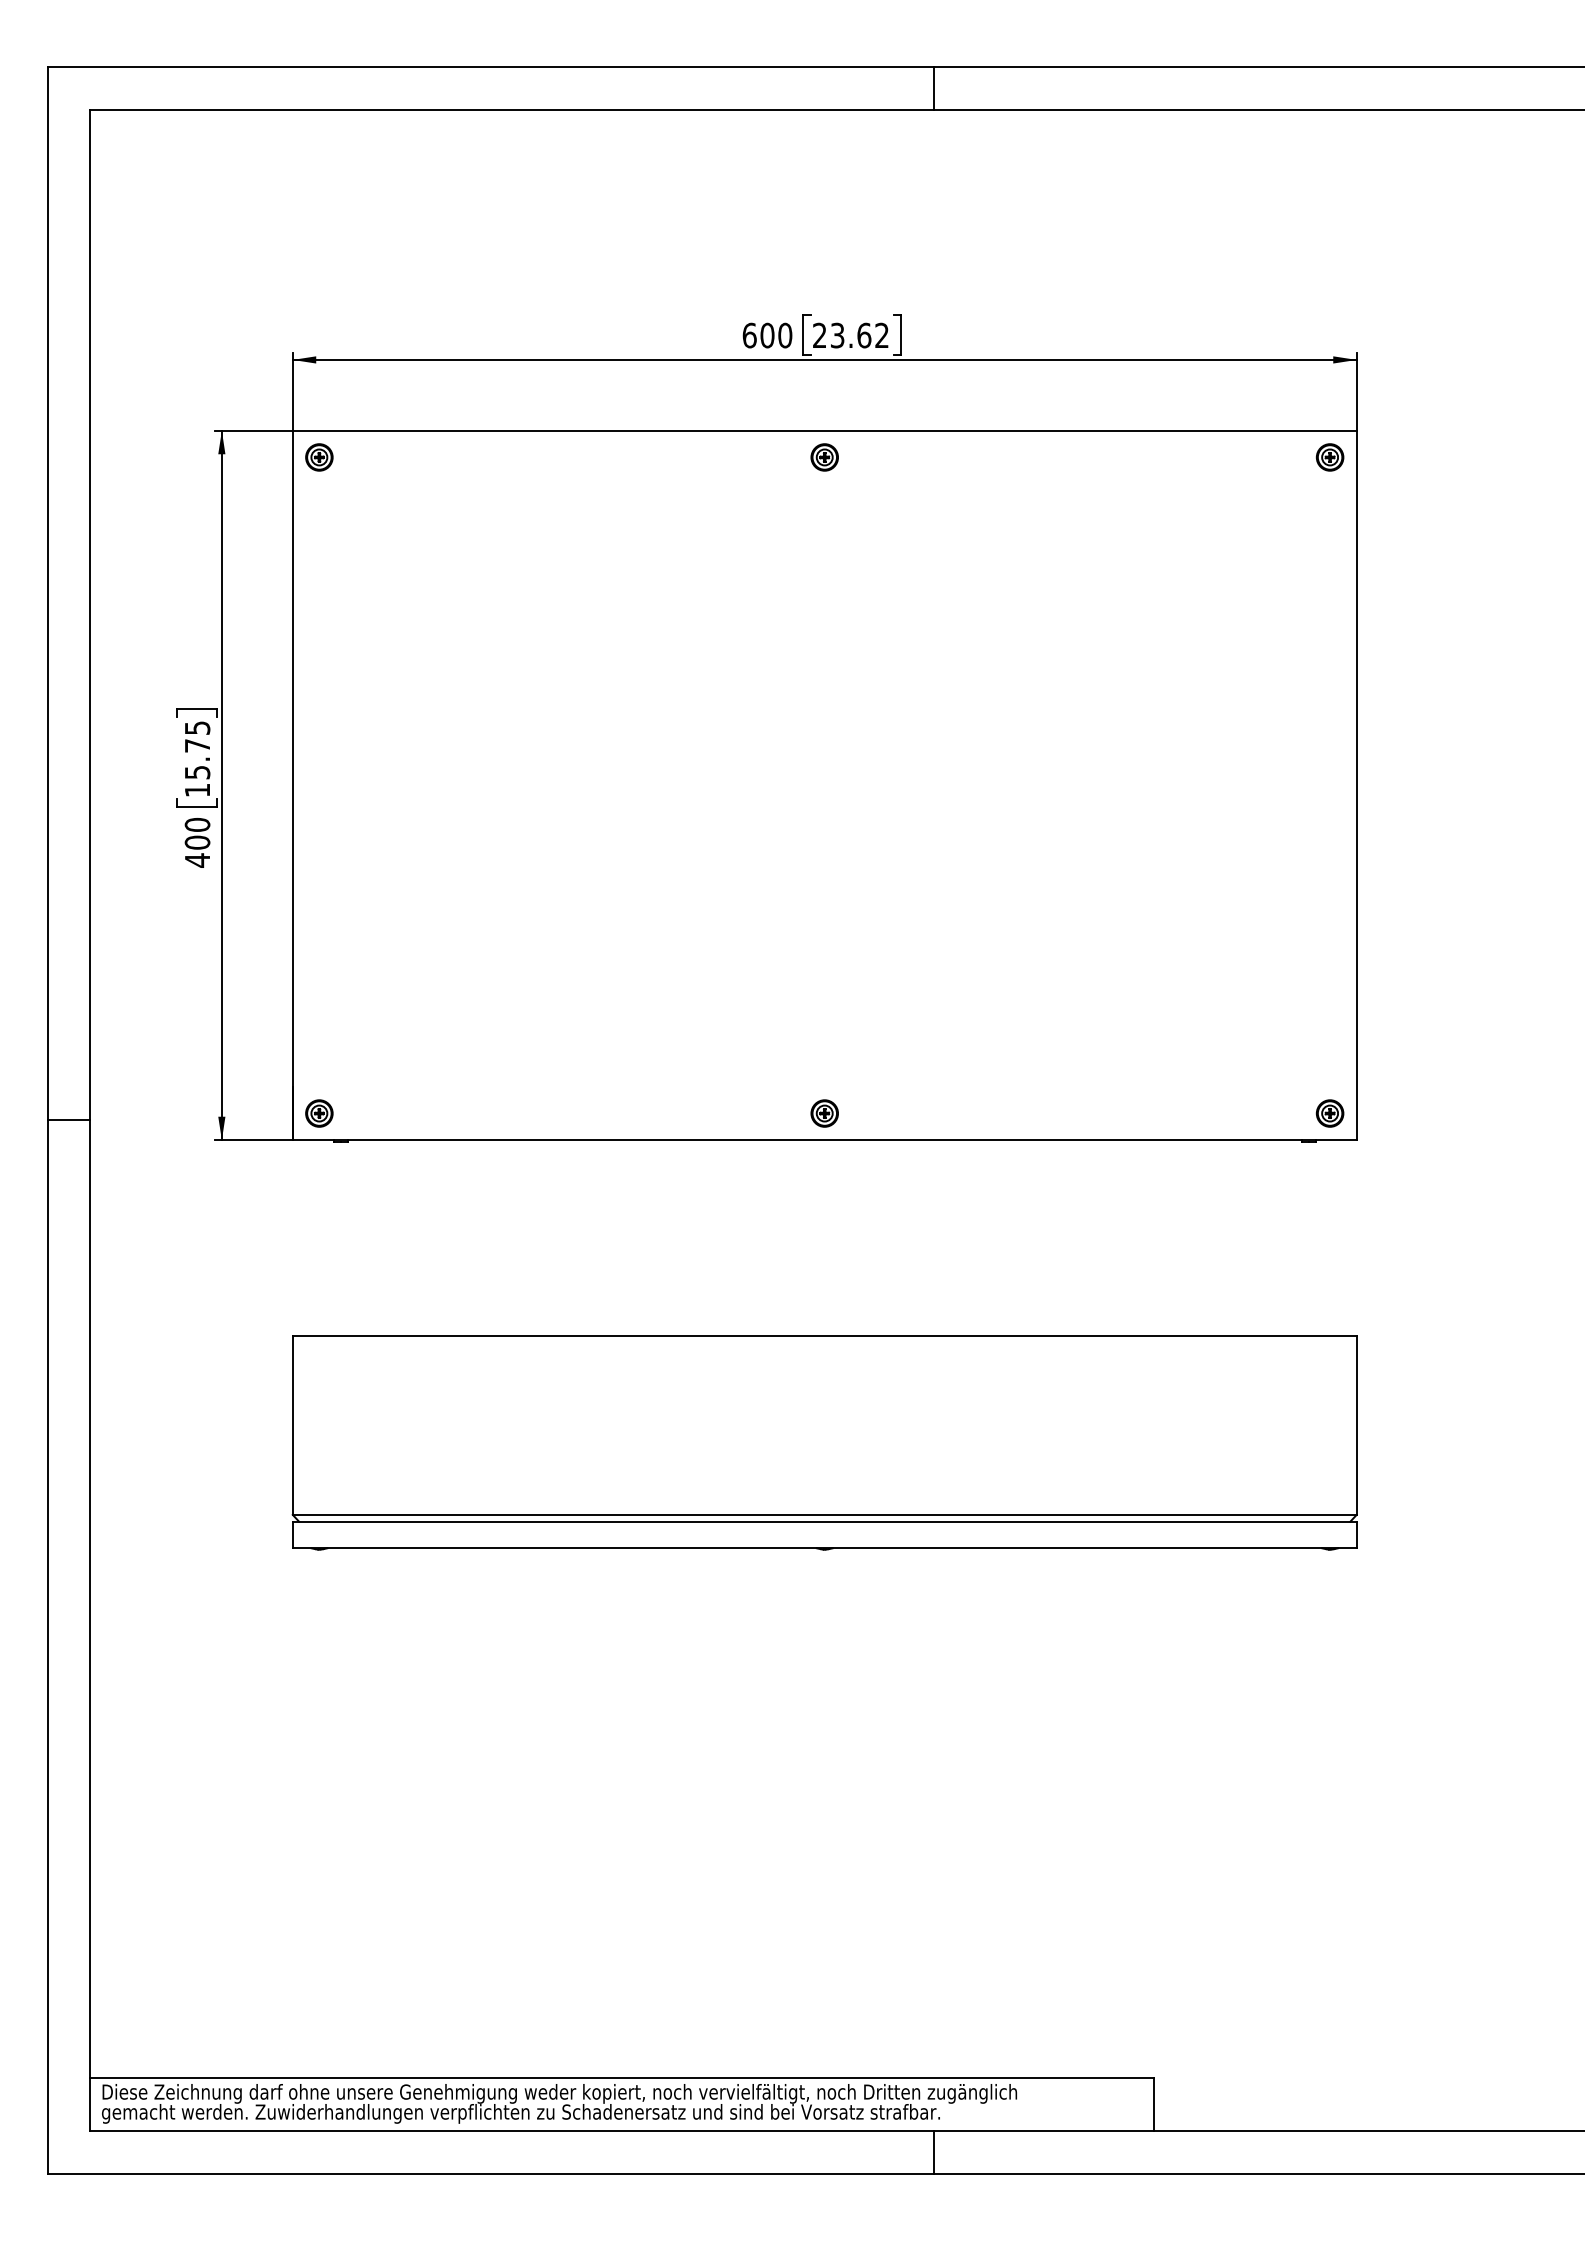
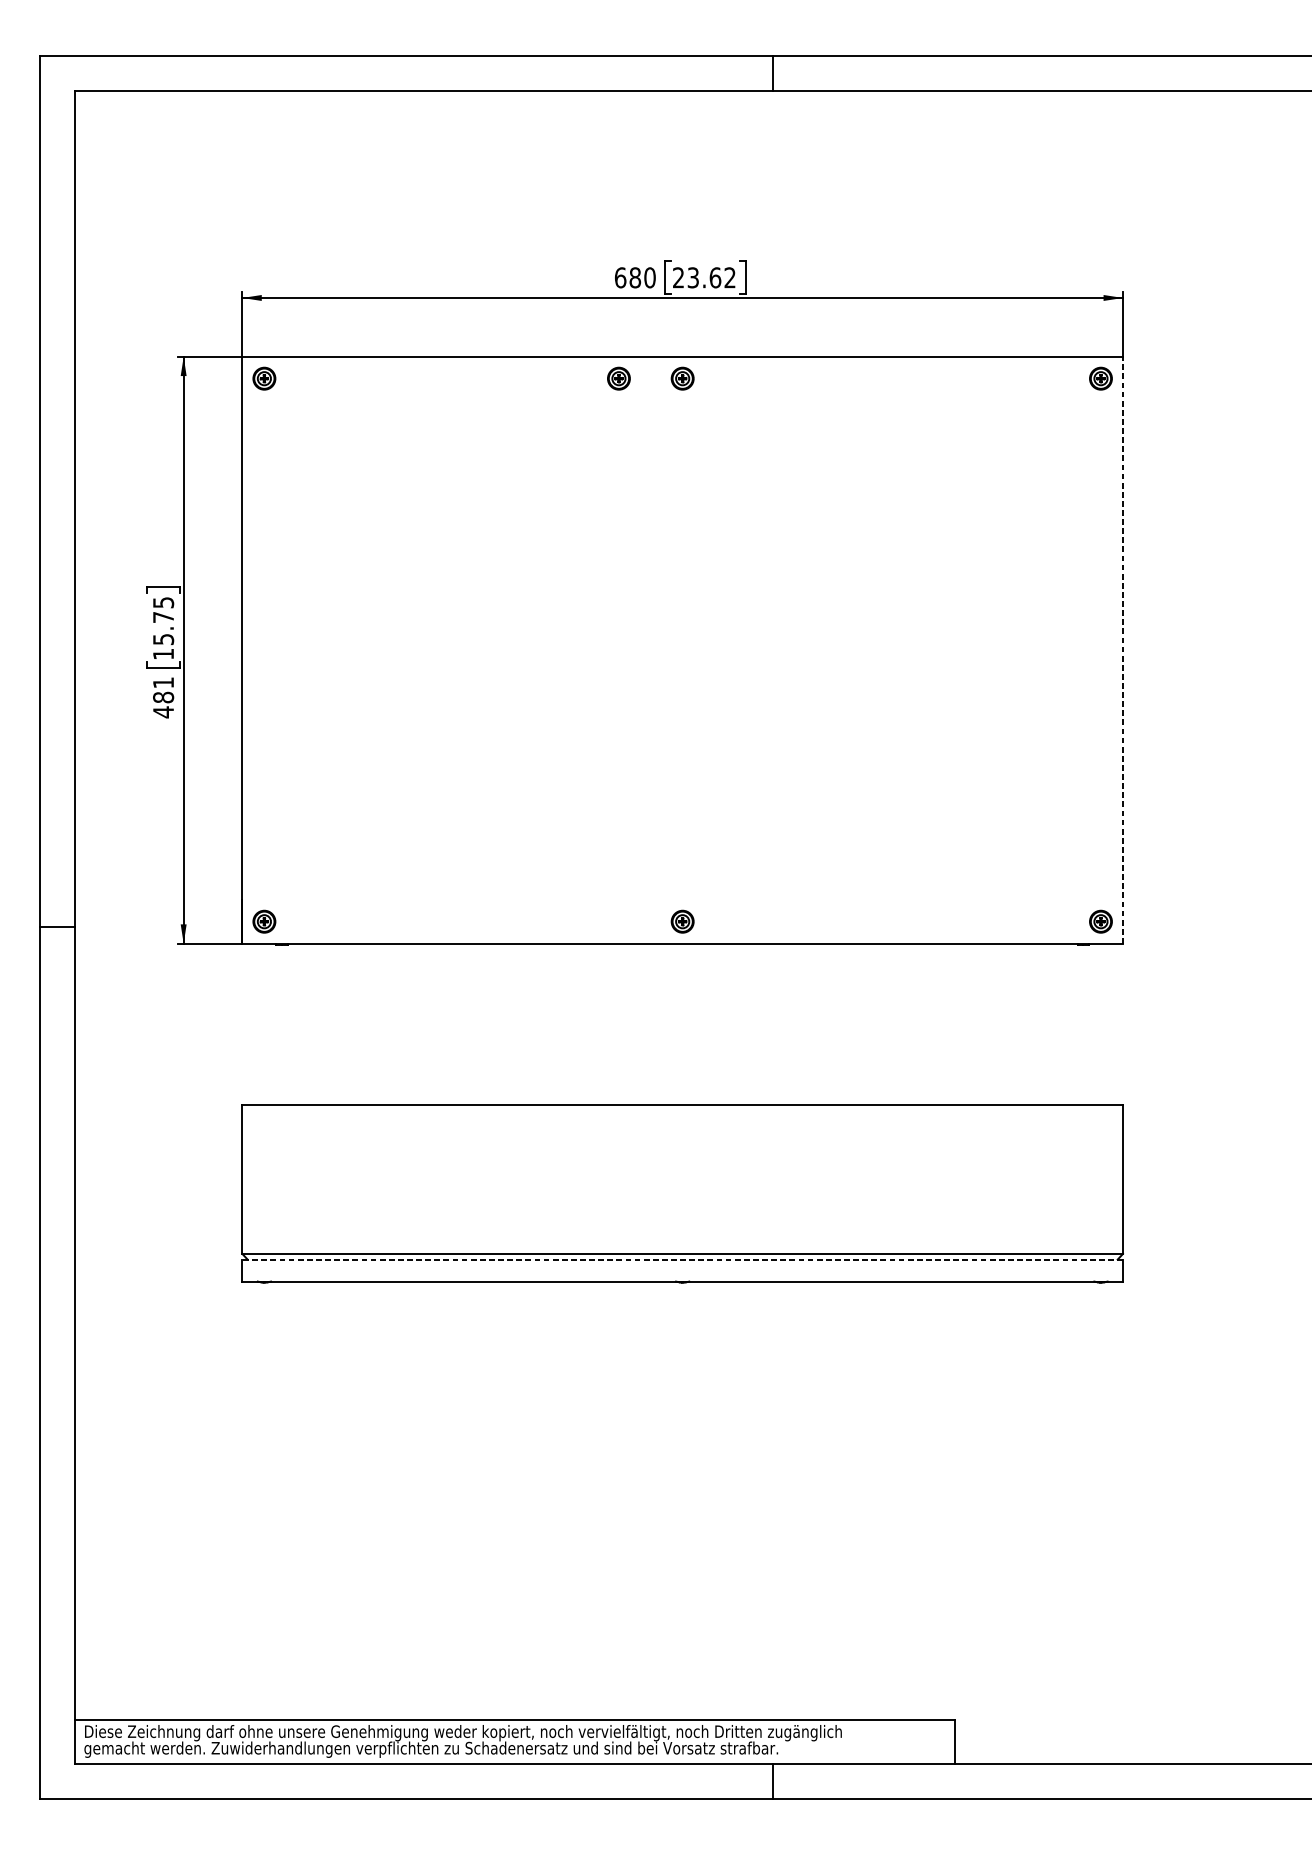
text: (767, 335) -> (635, 277), 600 -> 680
part: (747, 457) -> (618, 378), added
line: (1356, 785) -> (1122, 650), solid -> dashed
text: (197, 833) -> (163, 689), 400 -> 481
line: (824, 1521) -> (682, 1259), solid -> dashed

